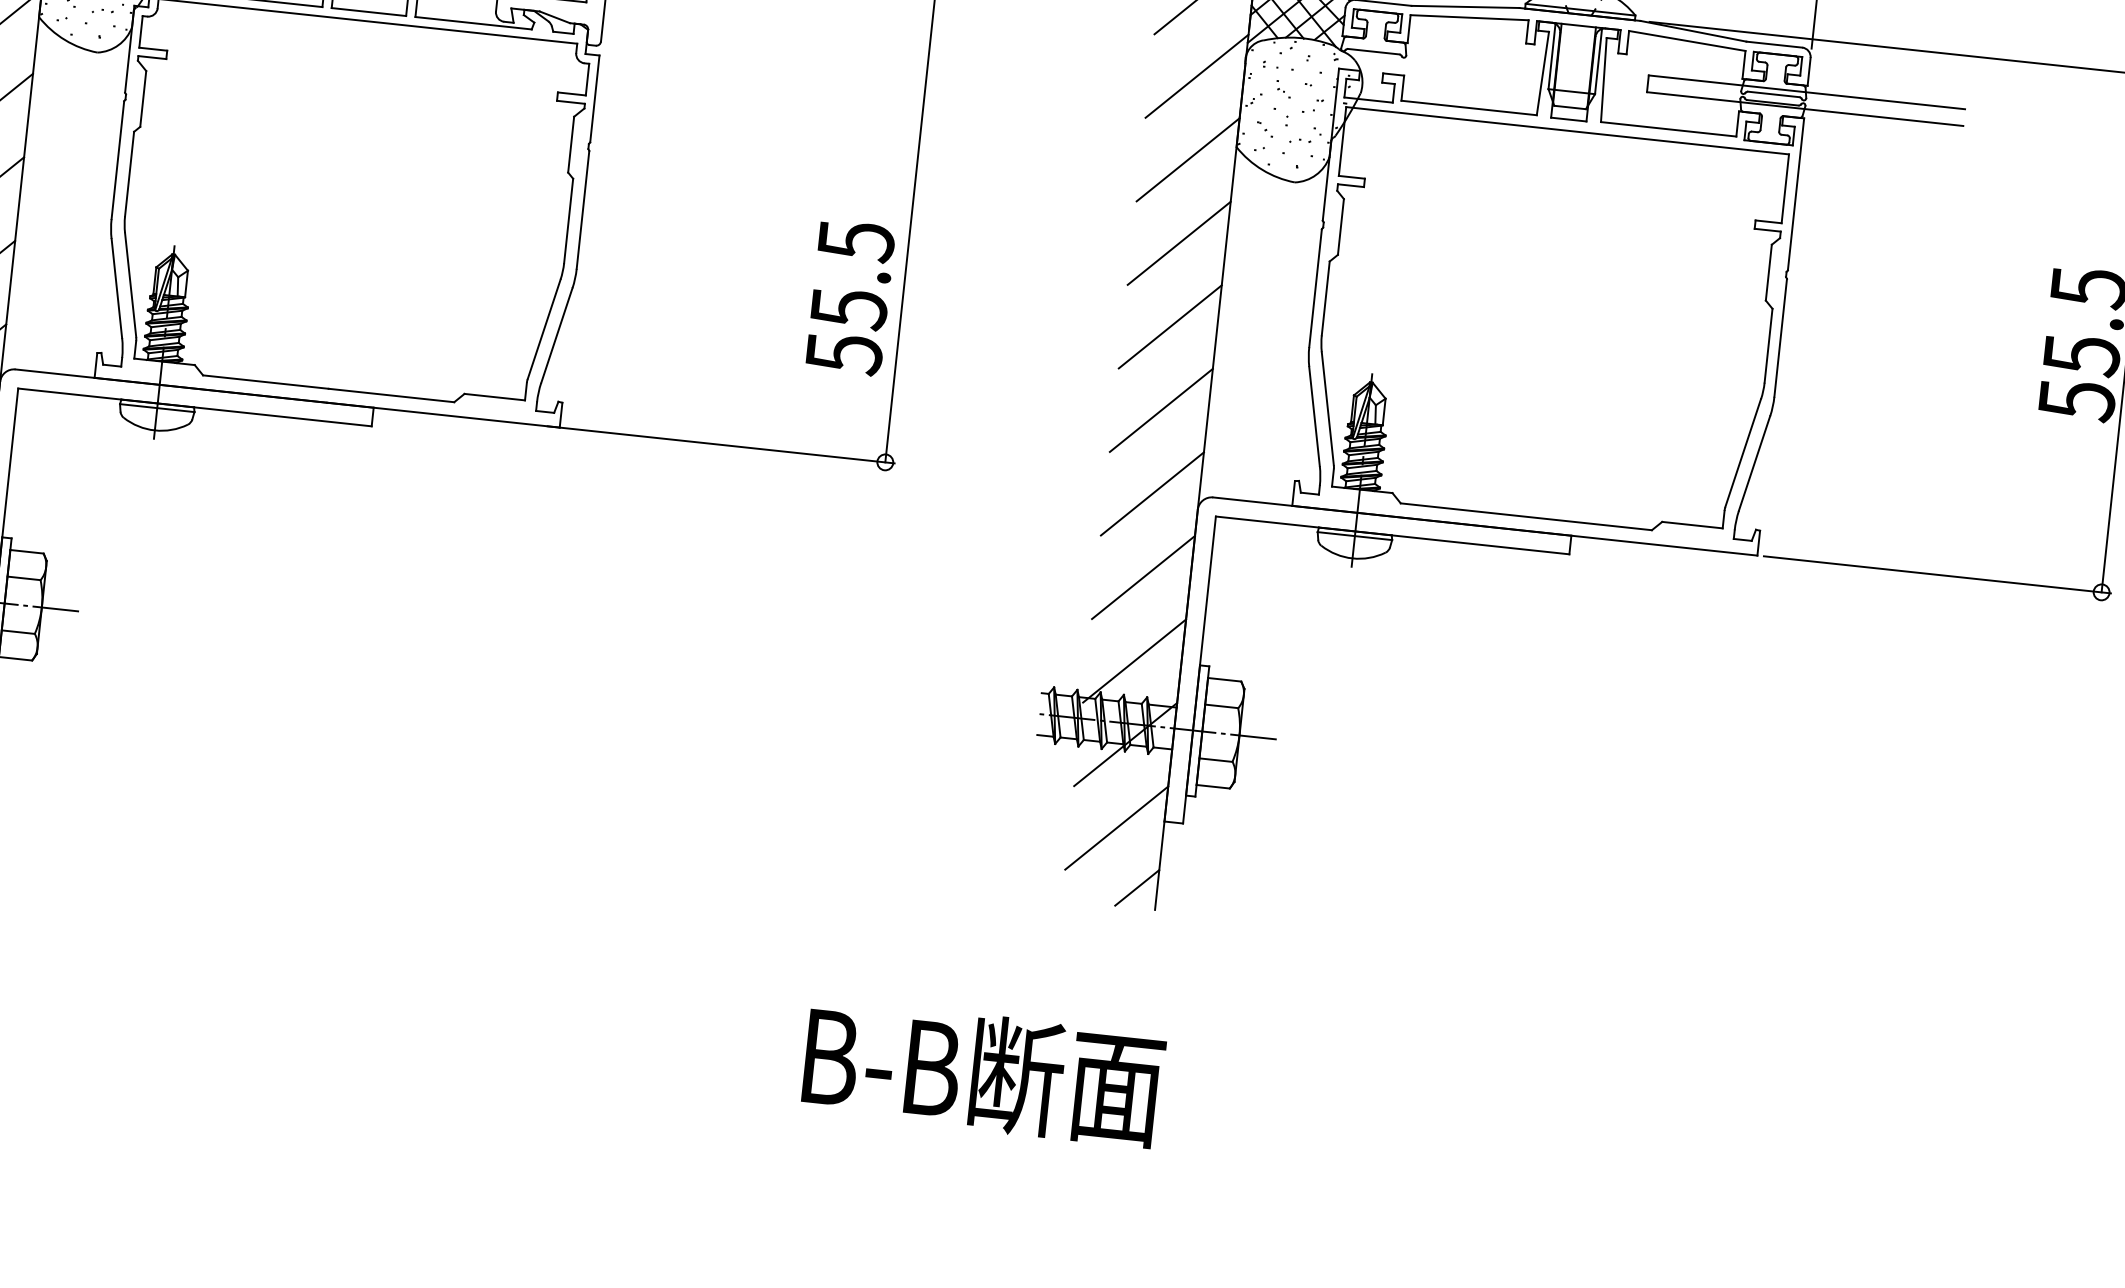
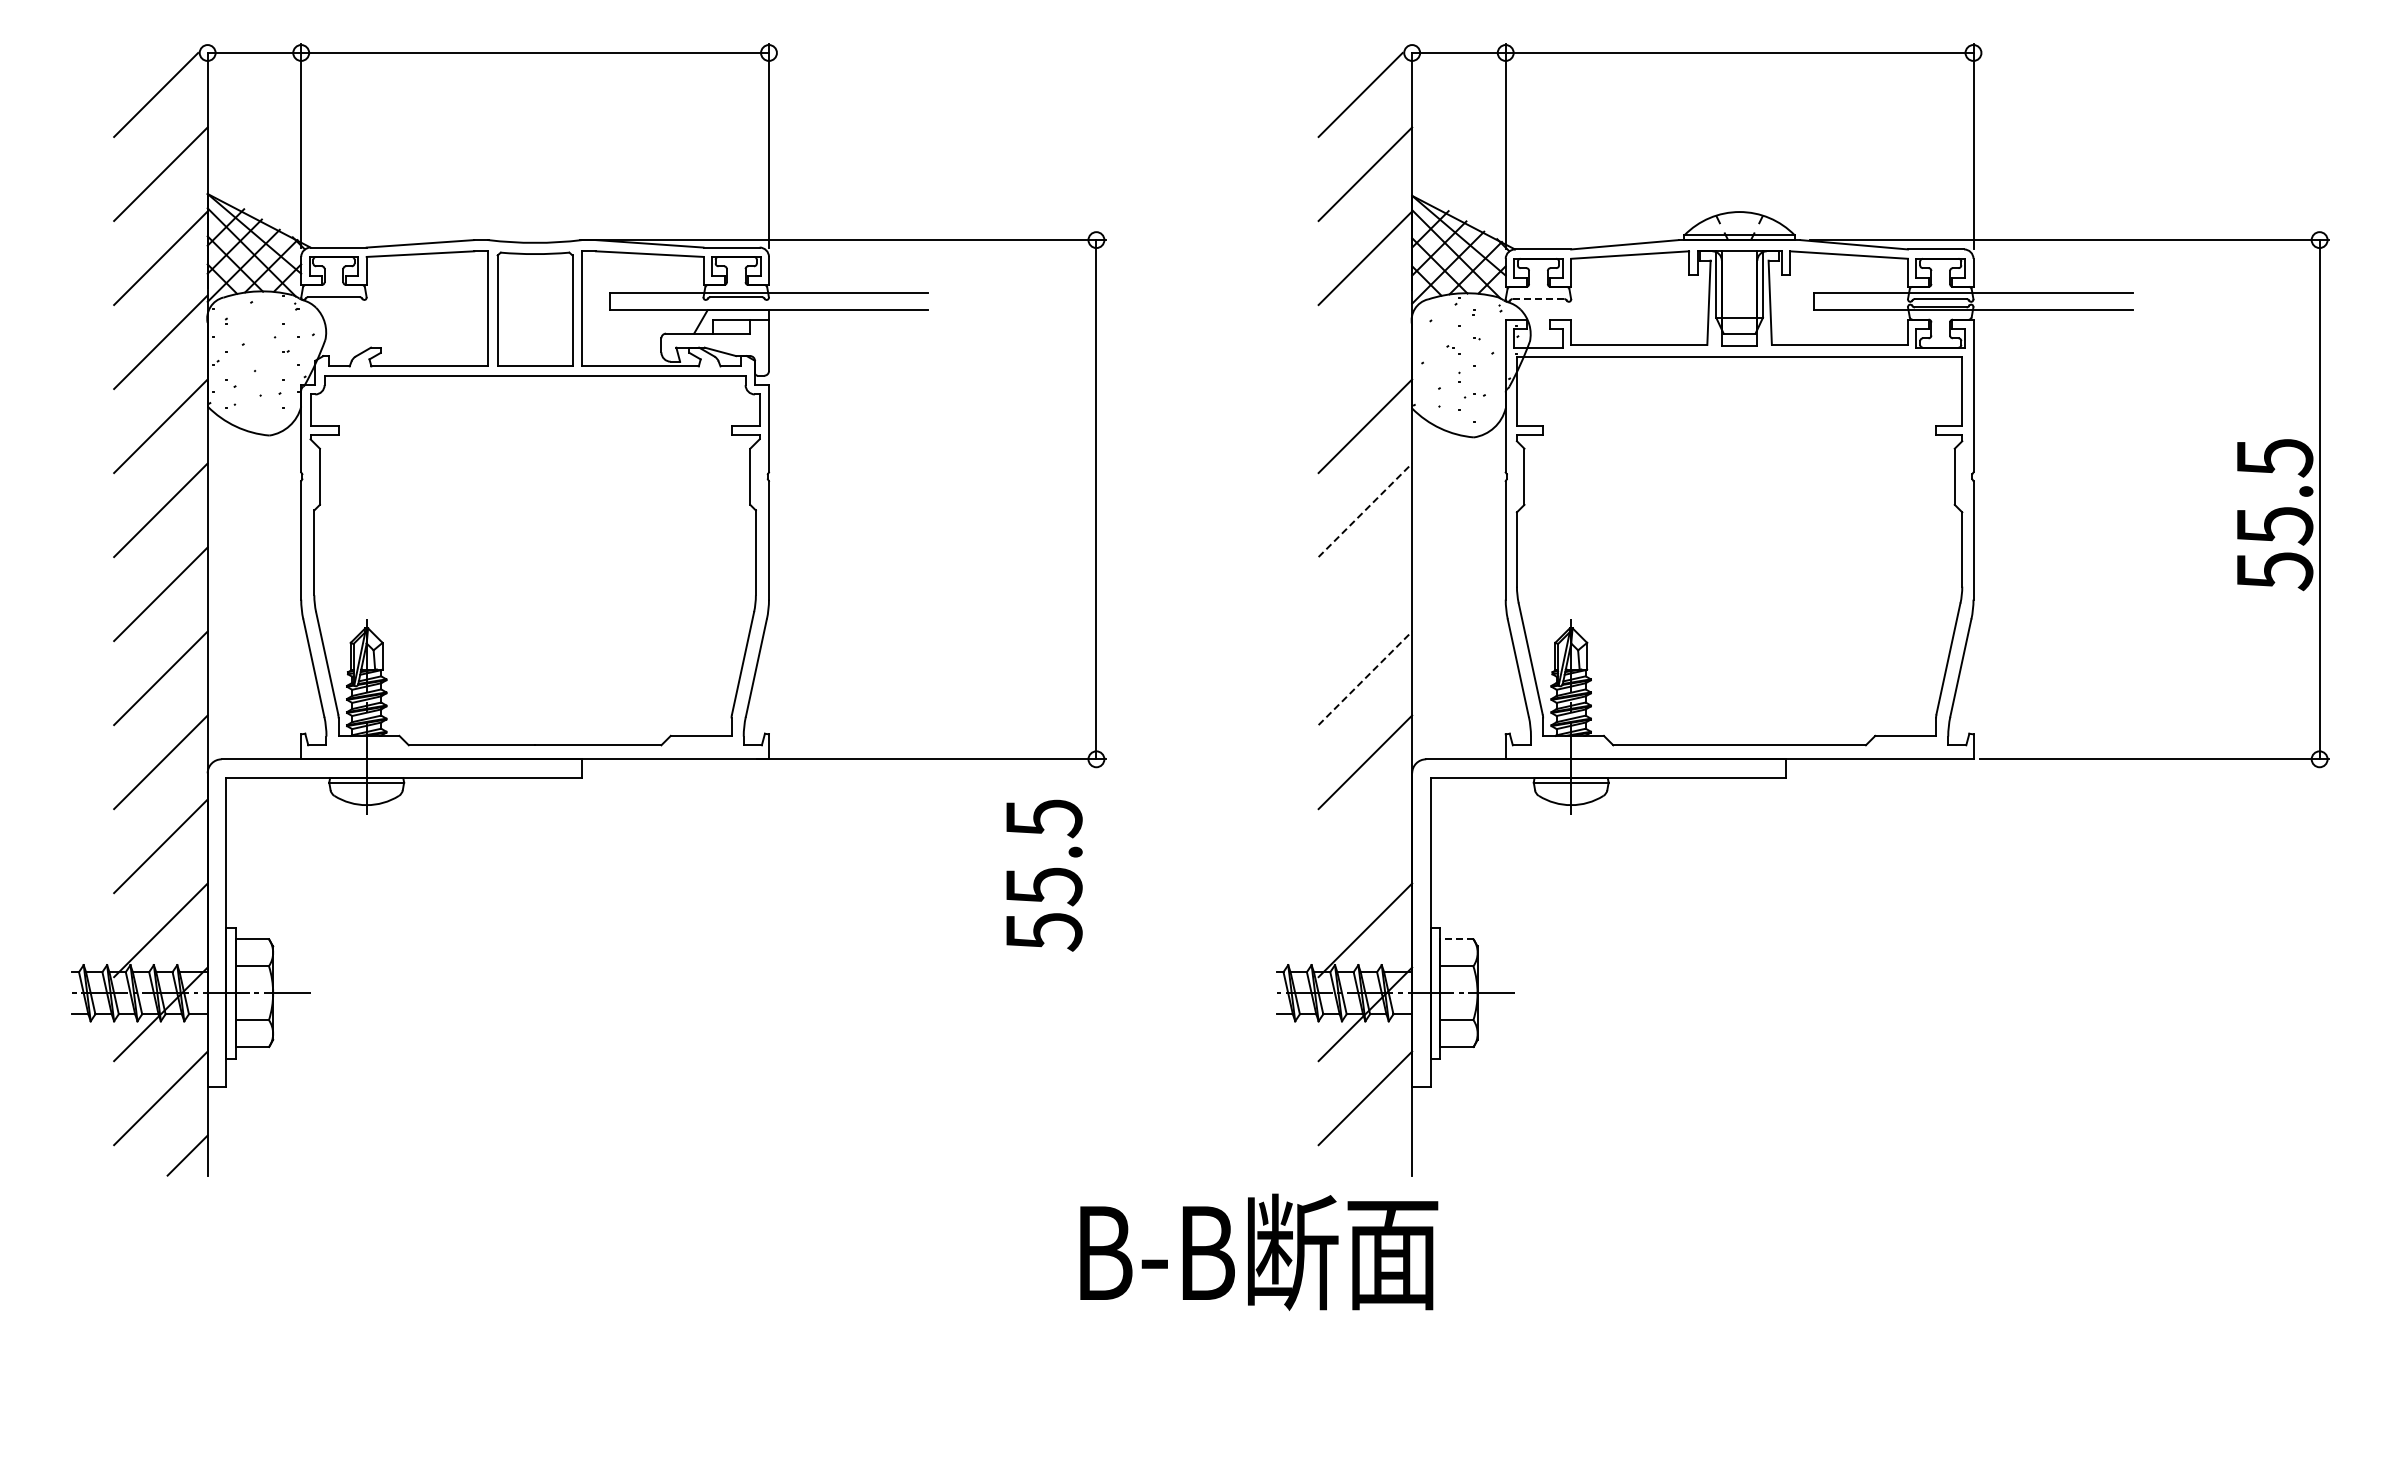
line: (1373, 52) -> (1538, 299), solid -> dashed
line: (1197, 76) -> (1365, 342), removed
line: (1179, 242) -> (1365, 509), solid -> dashed
text: (850, 297) -> (1044, 875), moved
line: (1170, 327) -> (1365, 594), removed
line: (1161, 409) -> (1365, 677), solid -> dashed
line: (1143, 577) -> (1365, 846), removed
line: (1224, 679) -> (1456, 939), solid -> dashed
line: (1137, 887) -> (1392, 1155), removed
text: (984, 1072) -> (1259, 1251), moved

